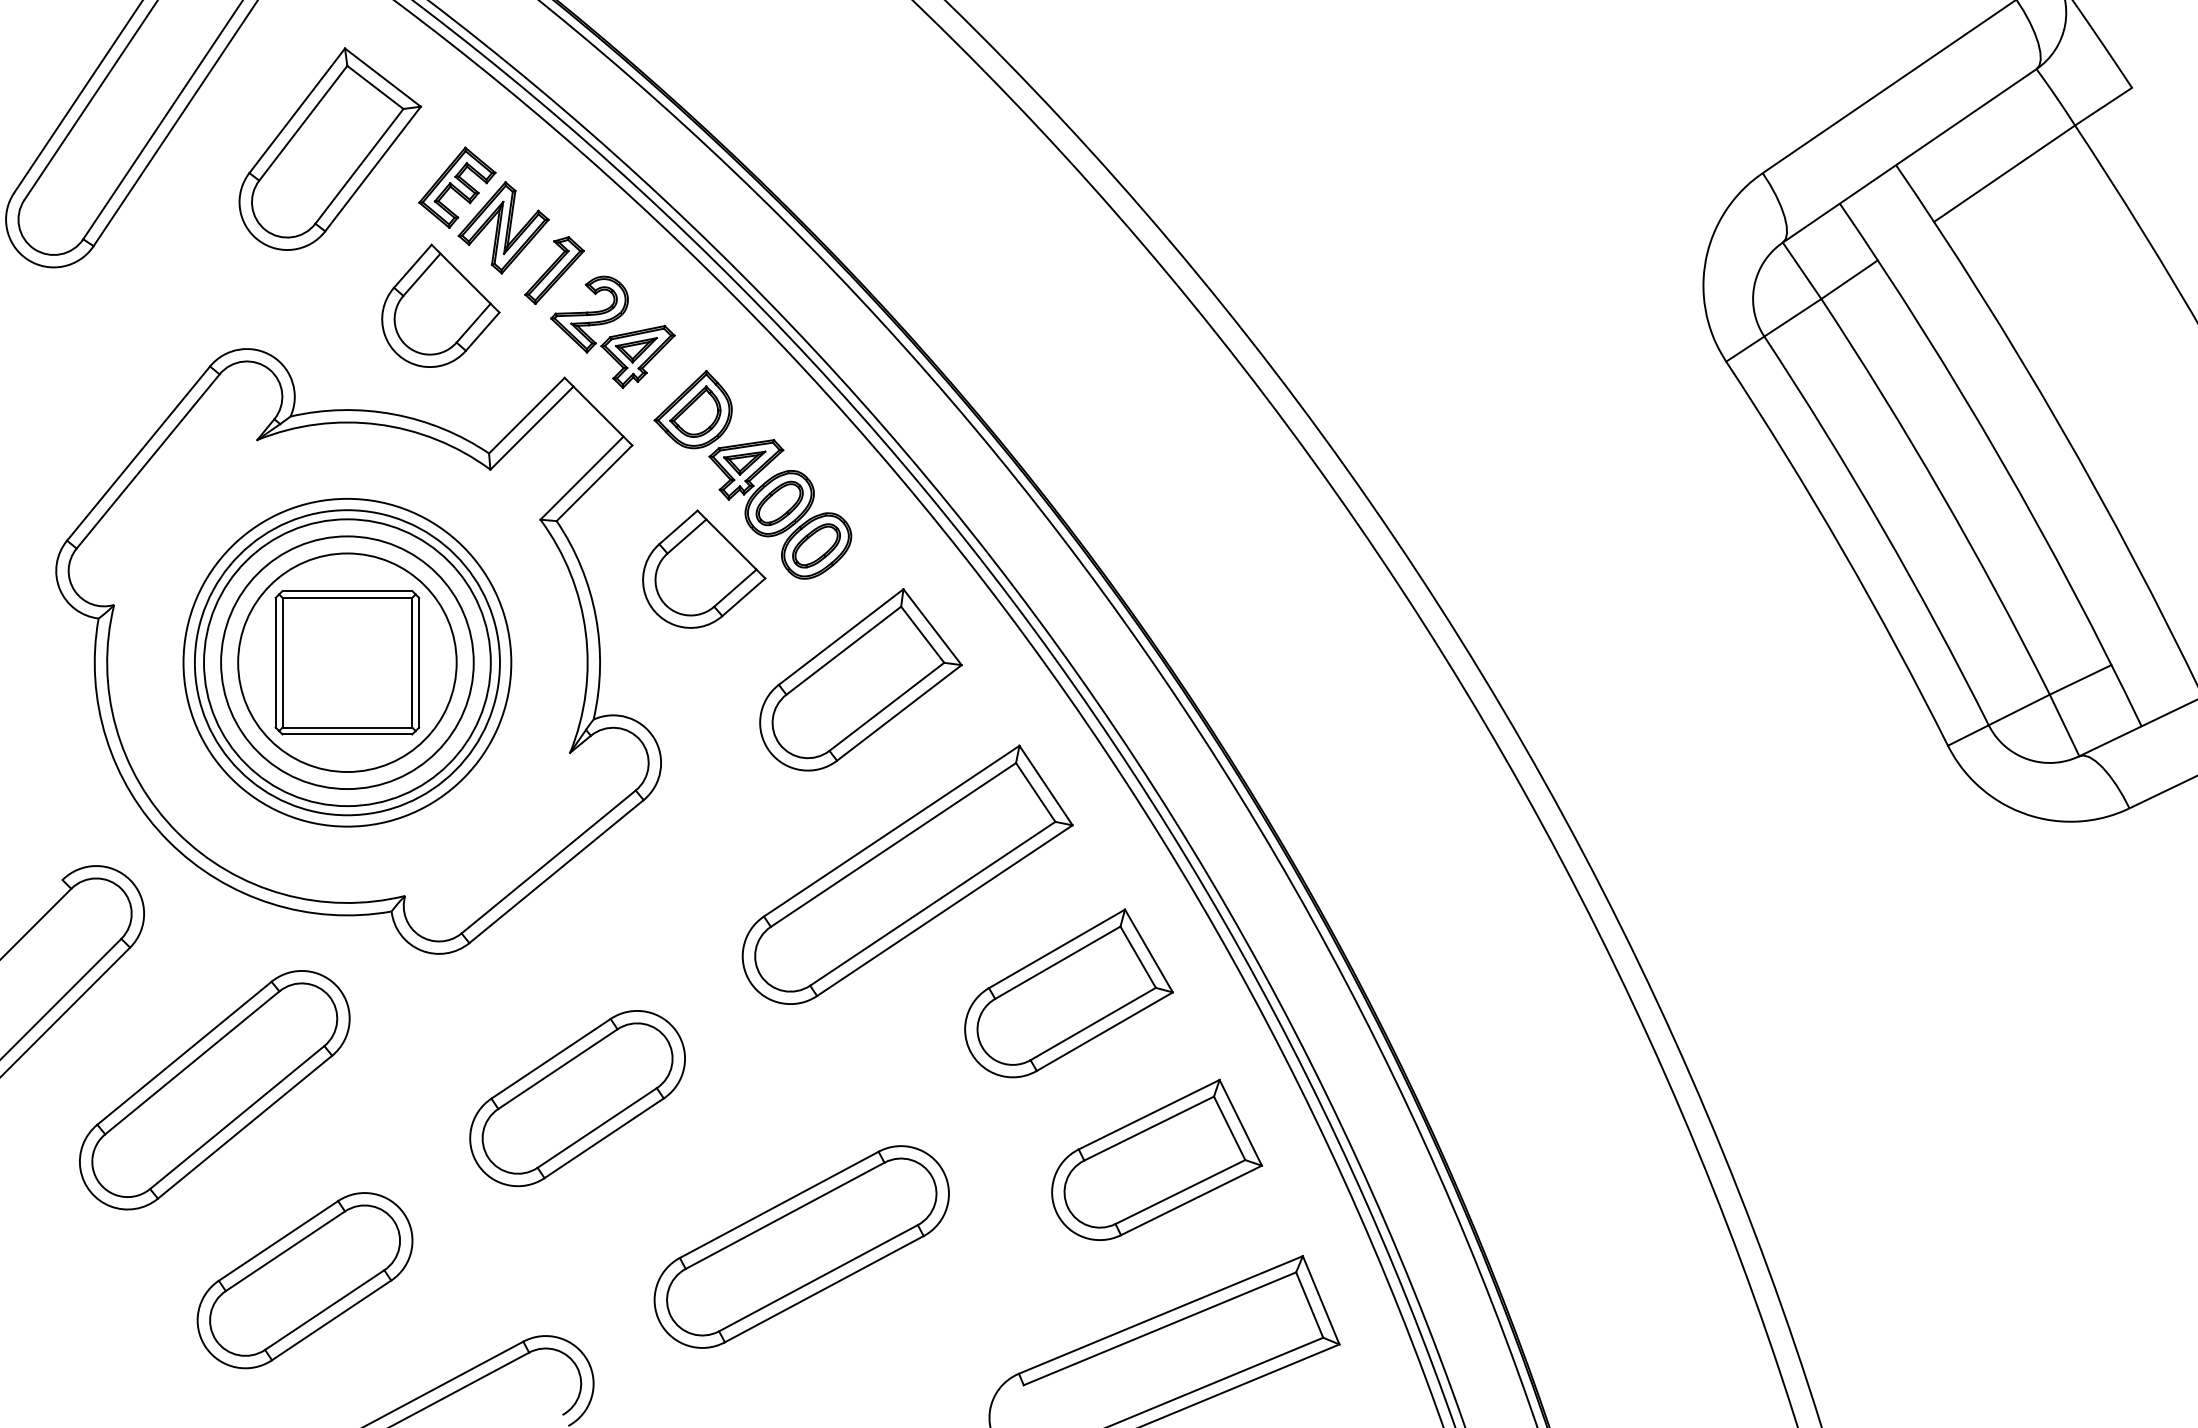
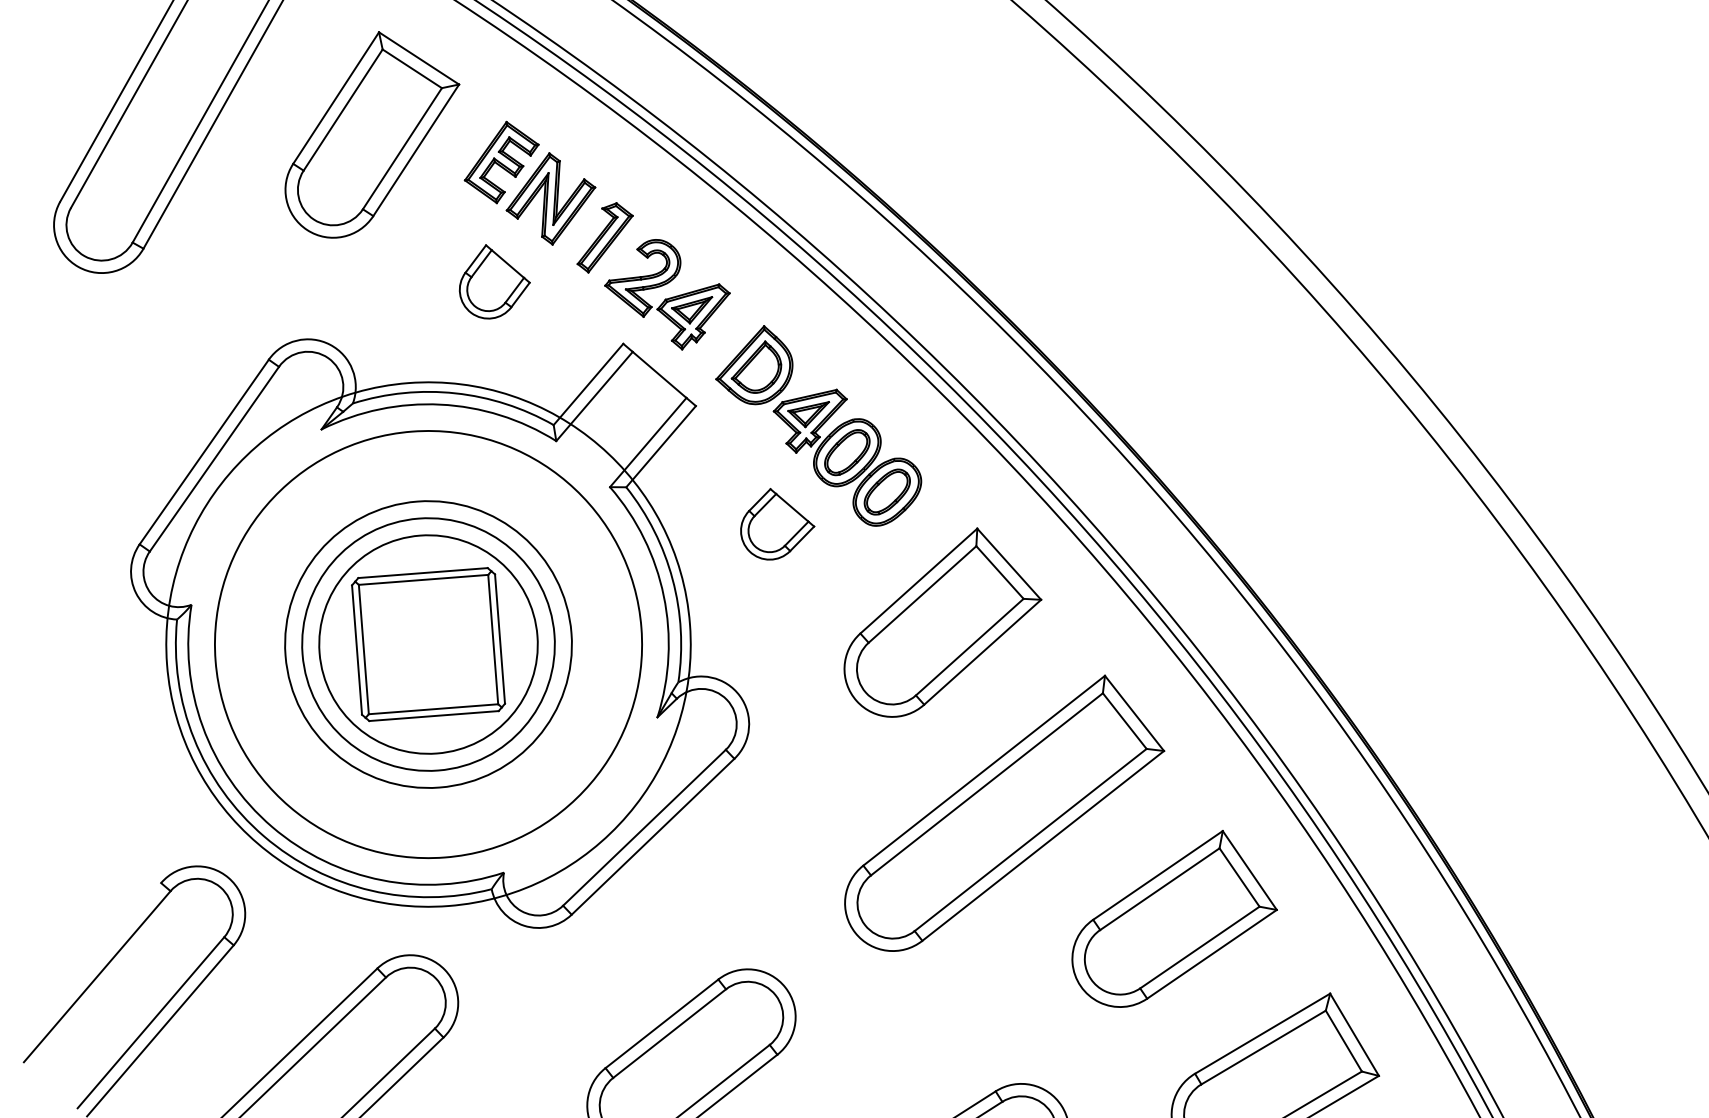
part: (440, 305) -> (493, 281), size x0.6
part: (704, 568) -> (777, 523), size x0.6
circle: (346, 662) -> (427, 644), size x1.4
circle: (347, 662) -> (428, 644), size x1.6

